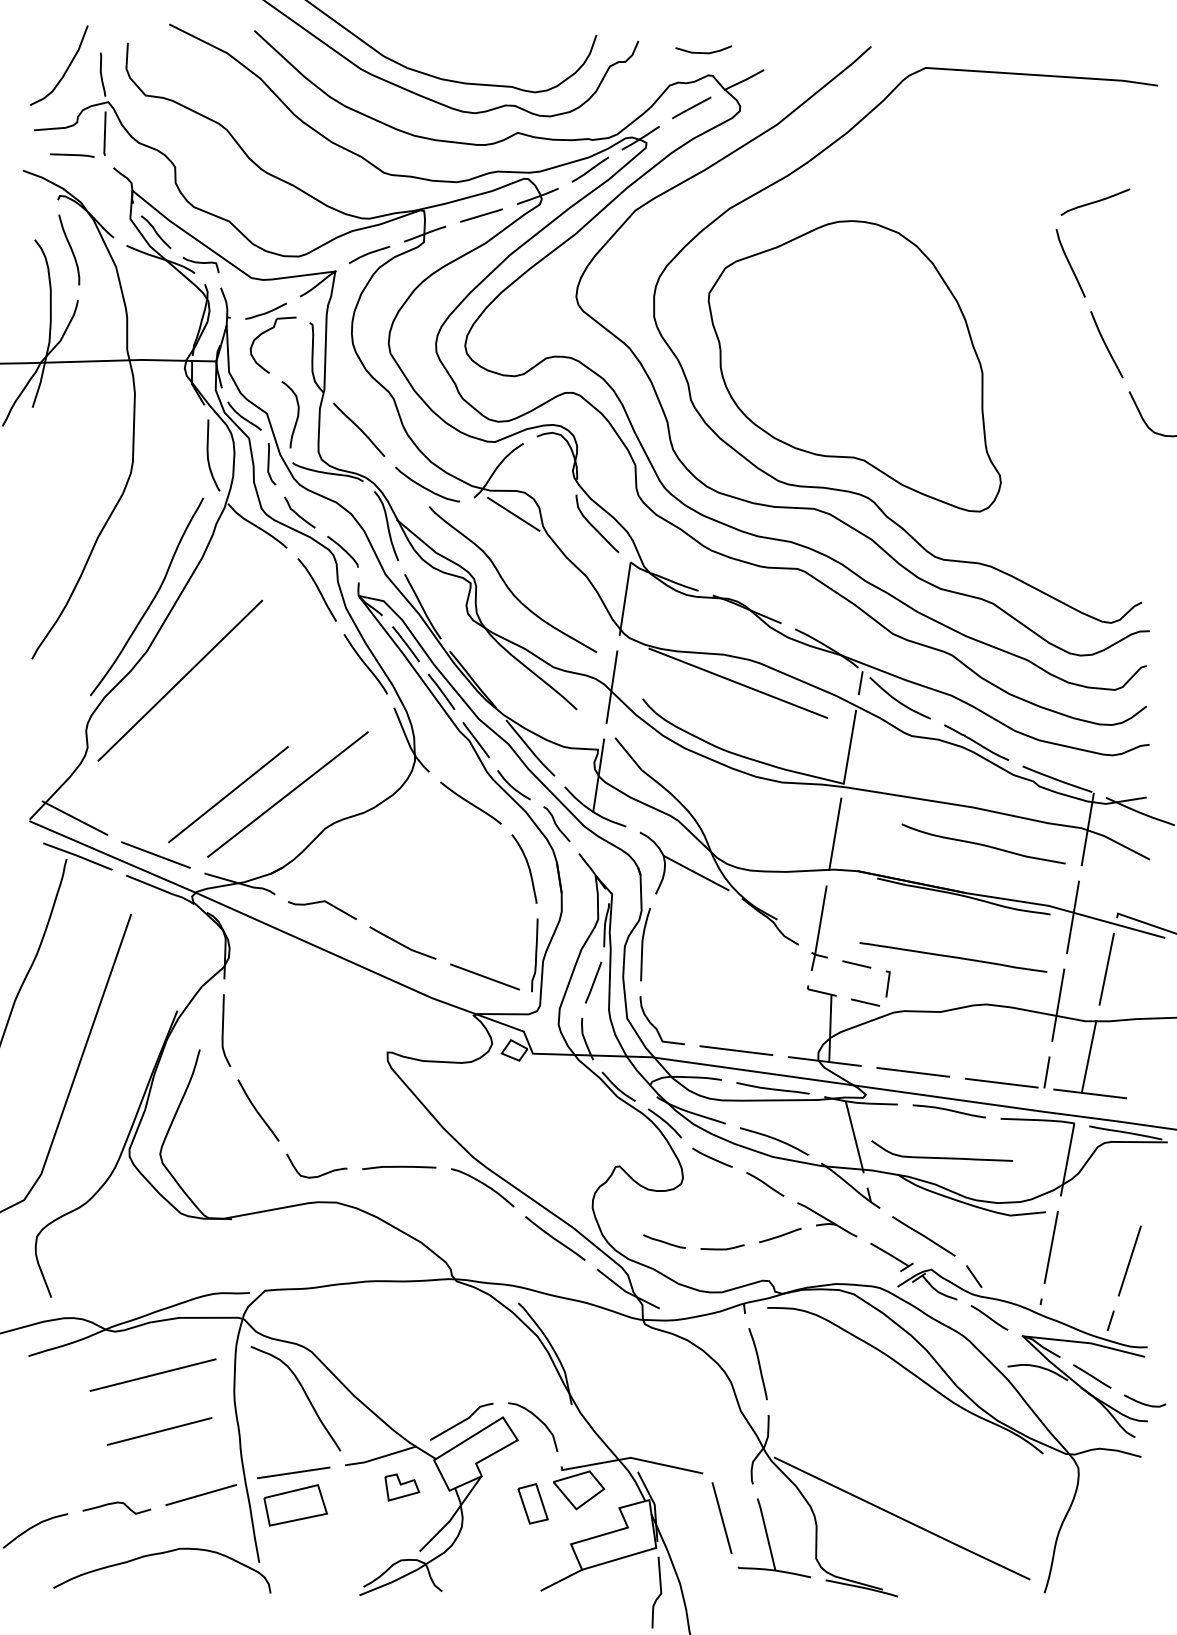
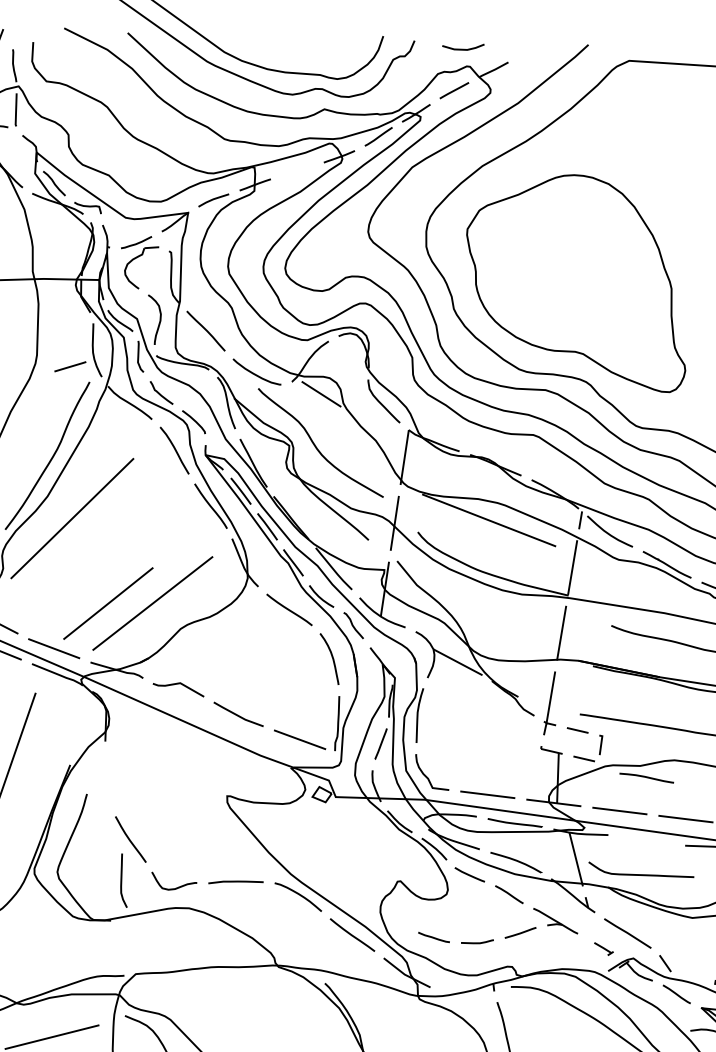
line: (481, 215) -> (70, 366), moved
curve: (223, 1030) -> (121, 880), moved
curve: (948, 1110) -> (646, 777), moved
part: (891, 1256) -> (603, 948), size x0.6

